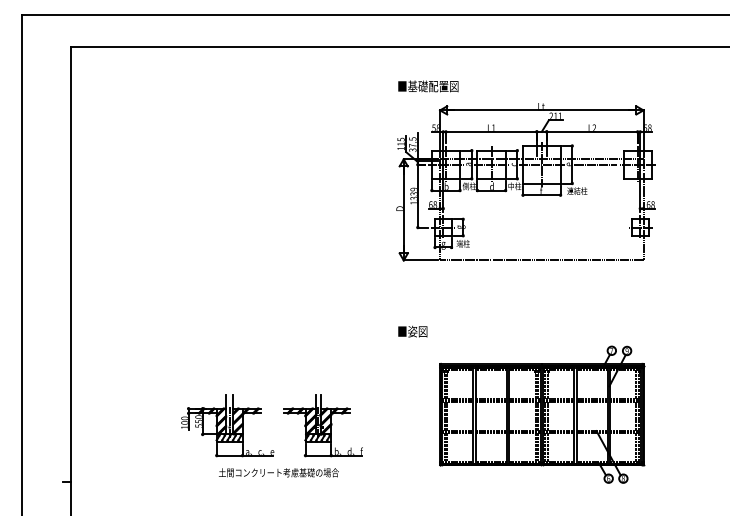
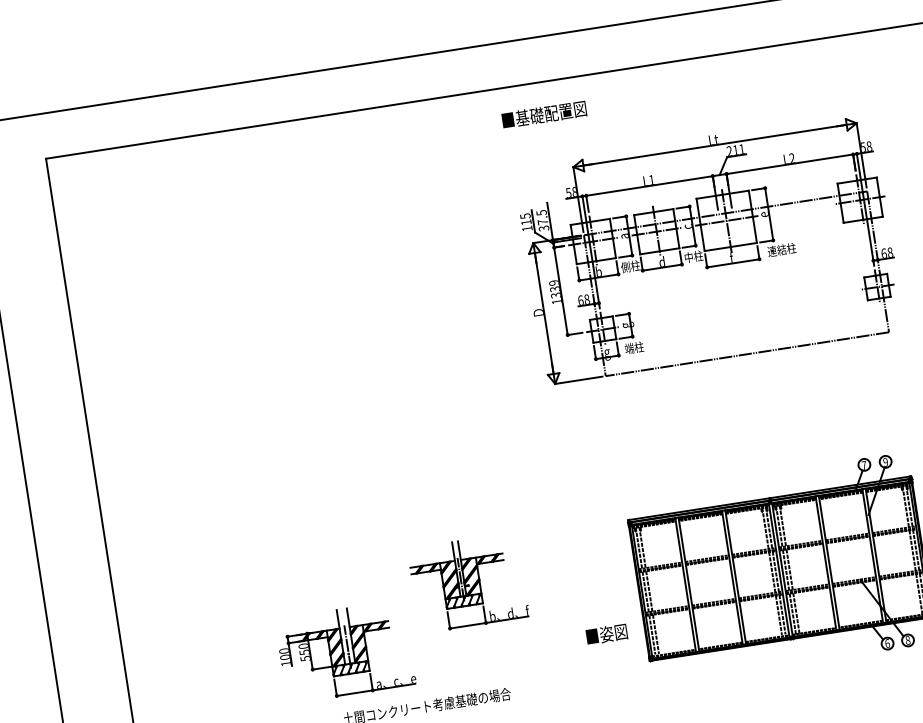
text: (428, 86) -> (544, 114), moved
line: (595, 164) -> (801, 208), removed
text: (412, 331) -> (606, 634), moved
part: (322, 425) -> (467, 582), moved

